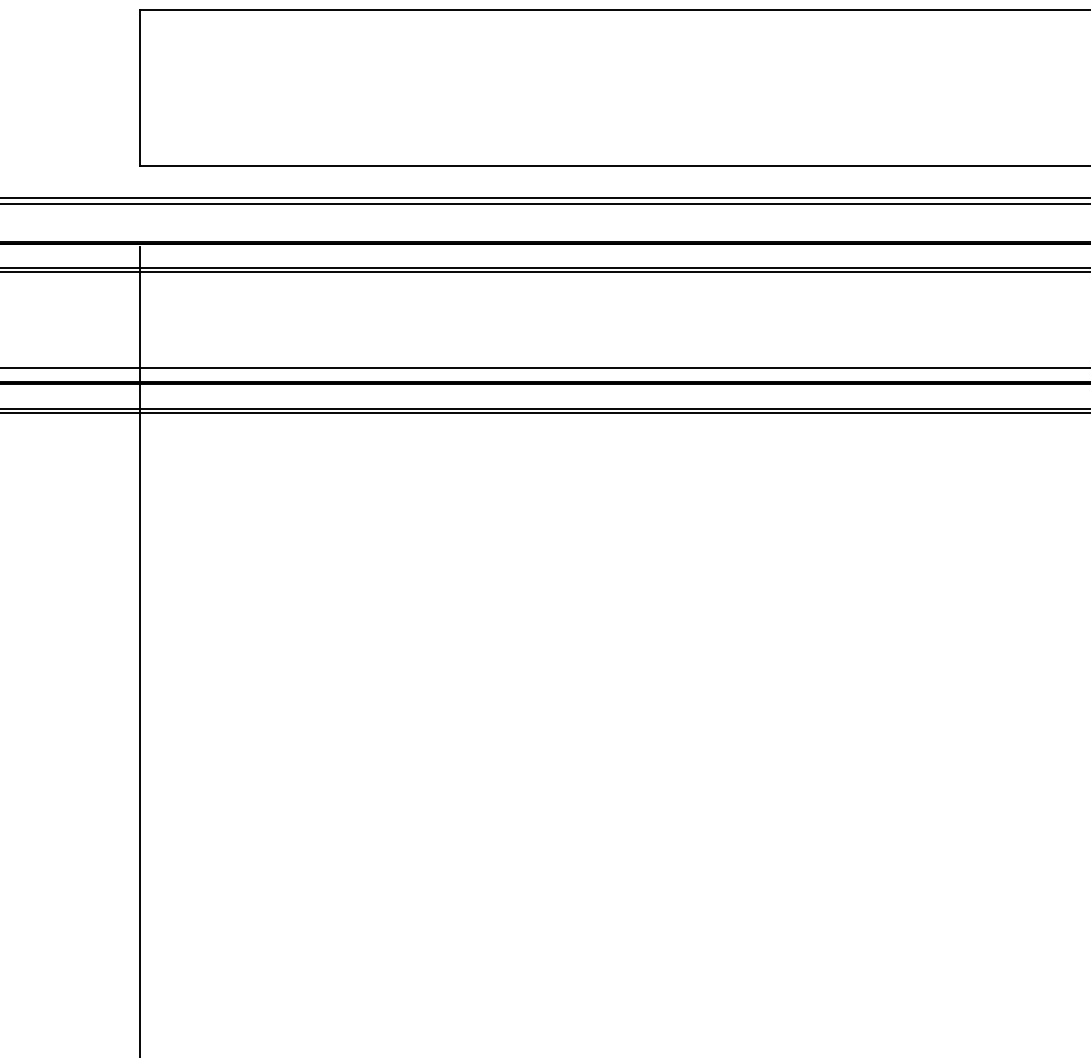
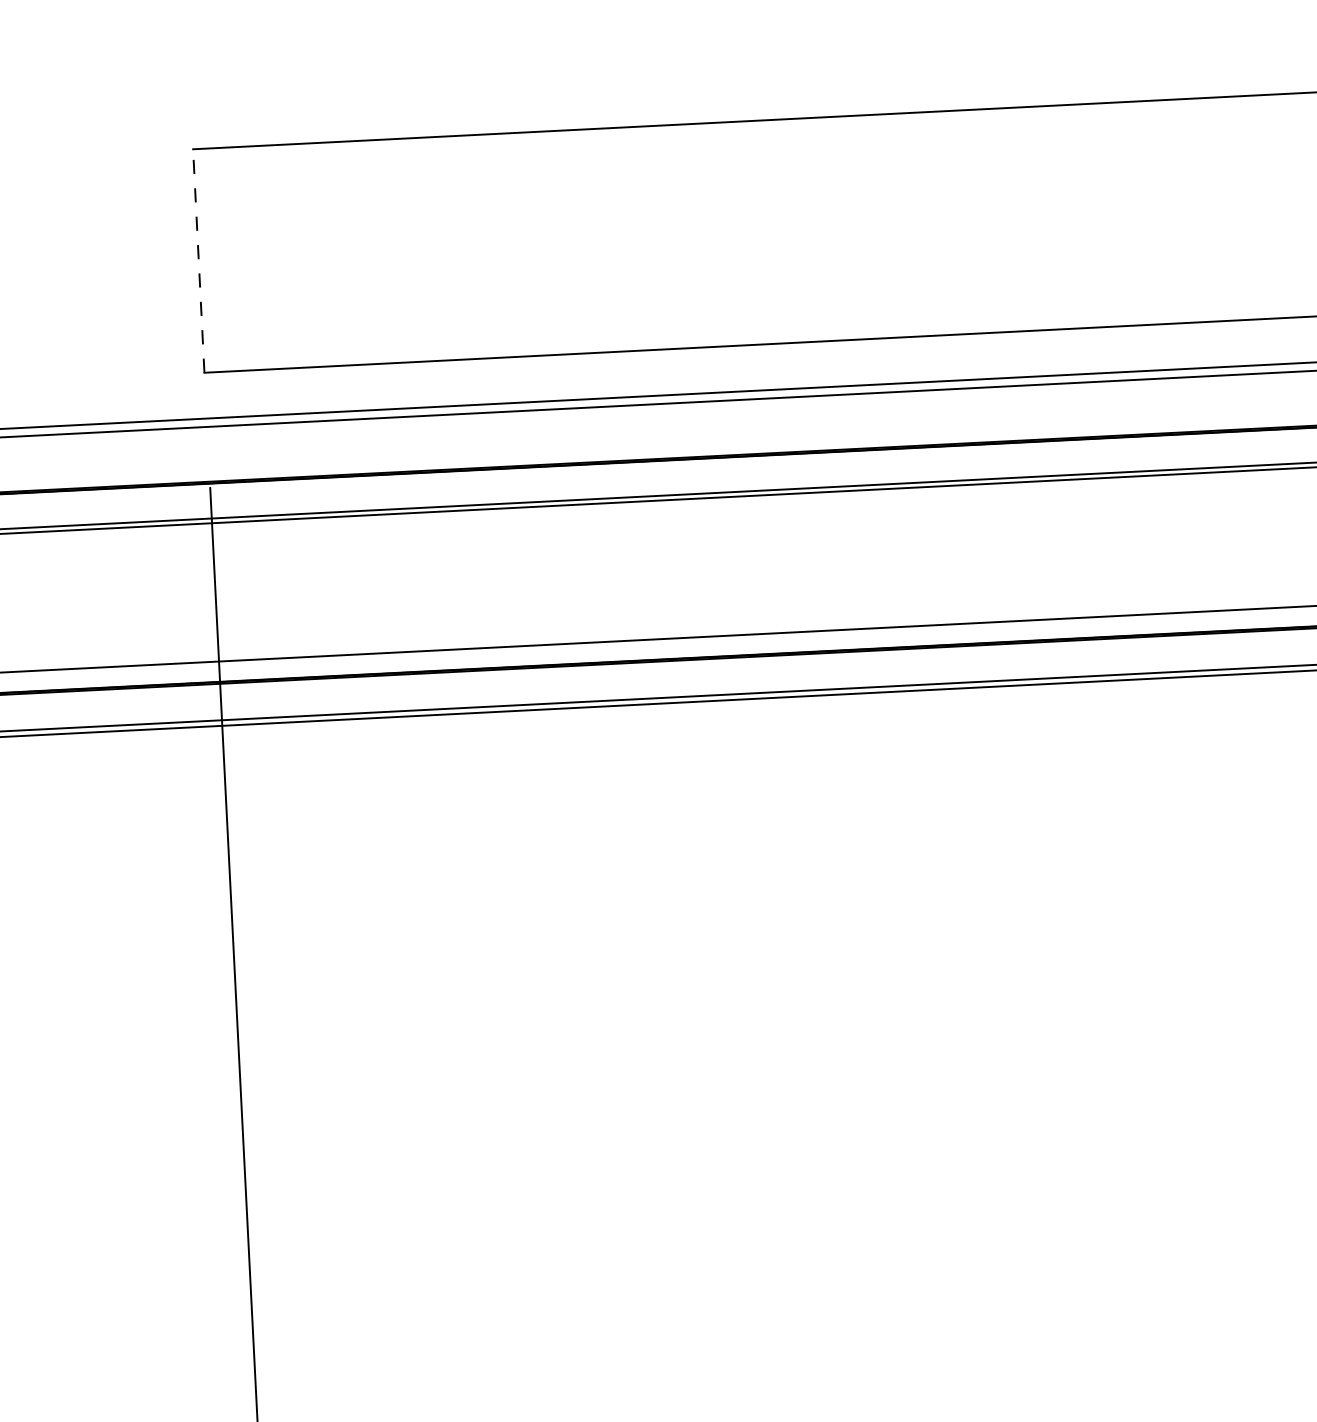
line: (140, 87) -> (199, 260), solid -> dashed

